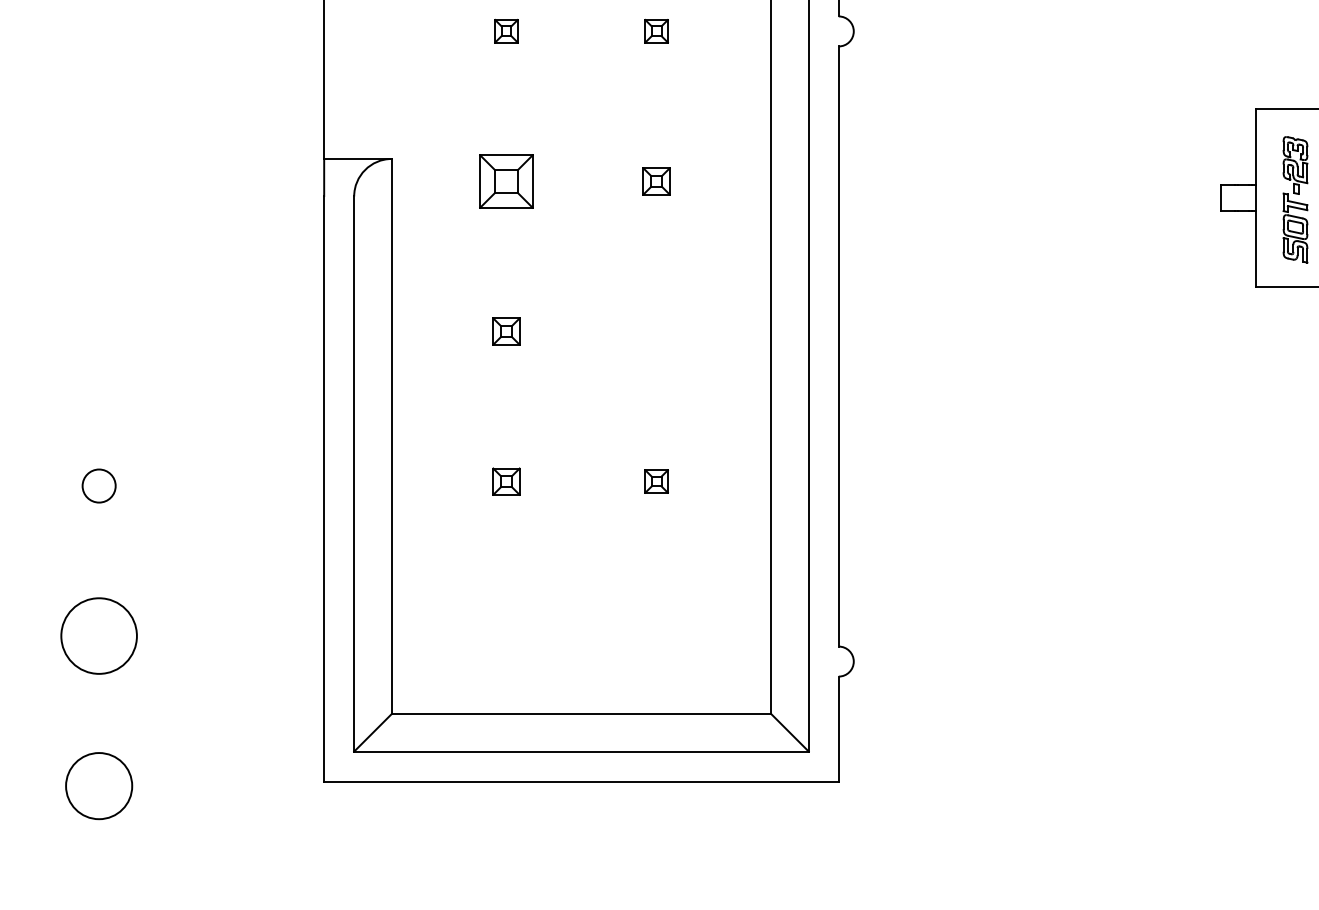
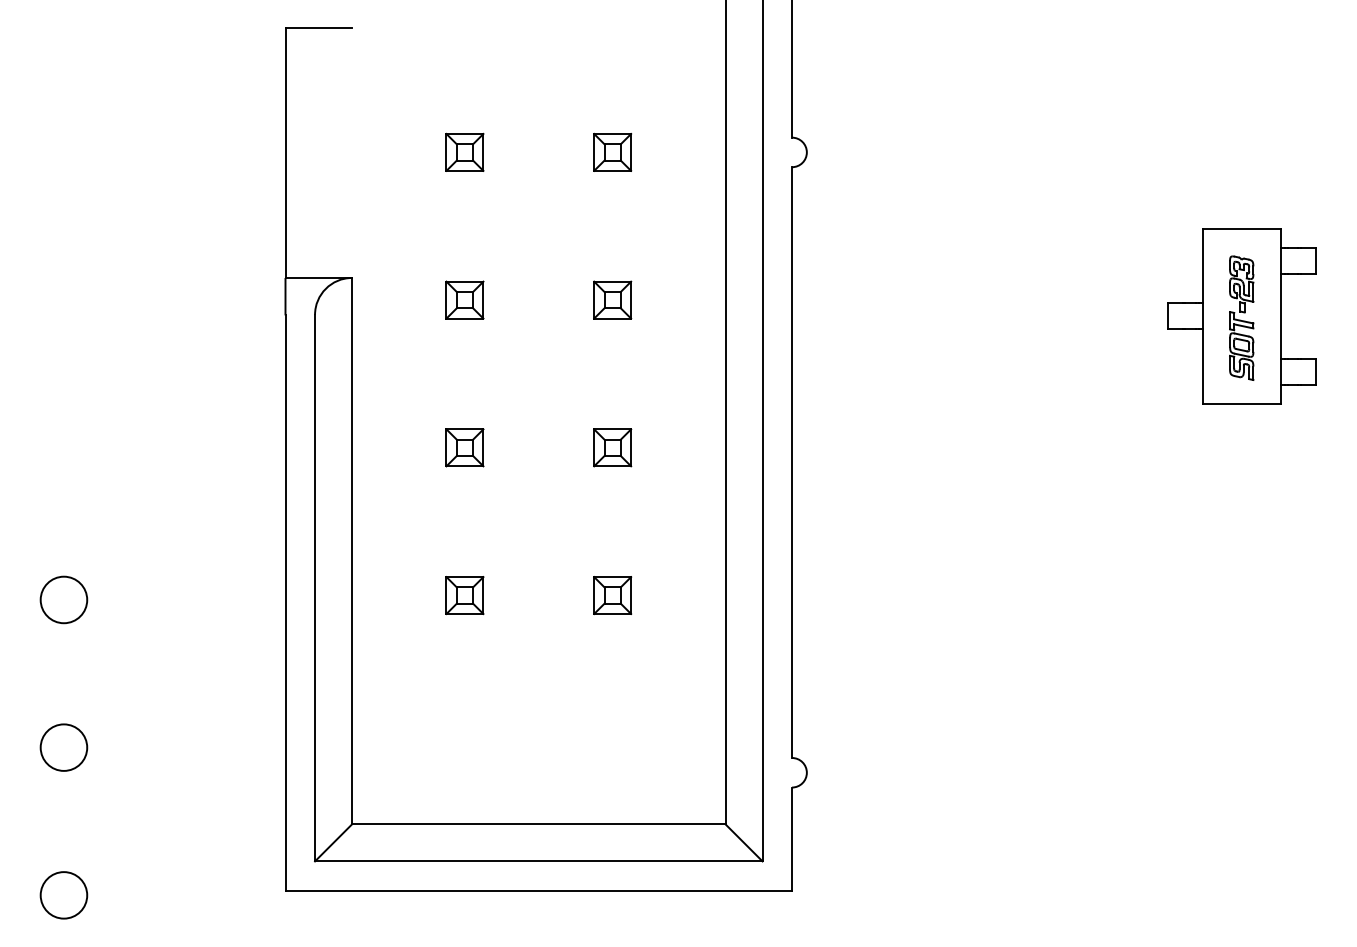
part: (506, 30) -> (464, 151), size x1.67
part: (656, 30) -> (612, 151), size x1.67
part: (506, 180) -> (464, 299), size x0.71
part: (656, 180) -> (612, 299), size x1.43
part: (506, 331) -> (464, 447), size x1.43
part: (656, 331) -> (612, 447), added
part: (506, 481) -> (464, 595), size x1.43
part: (656, 481) -> (612, 595), size x1.67
circle: (98, 485) -> (63, 599), size x1.43
circle: (98, 635) -> (63, 747), size x0.62
circle: (98, 786) -> (63, 895), size x0.71

